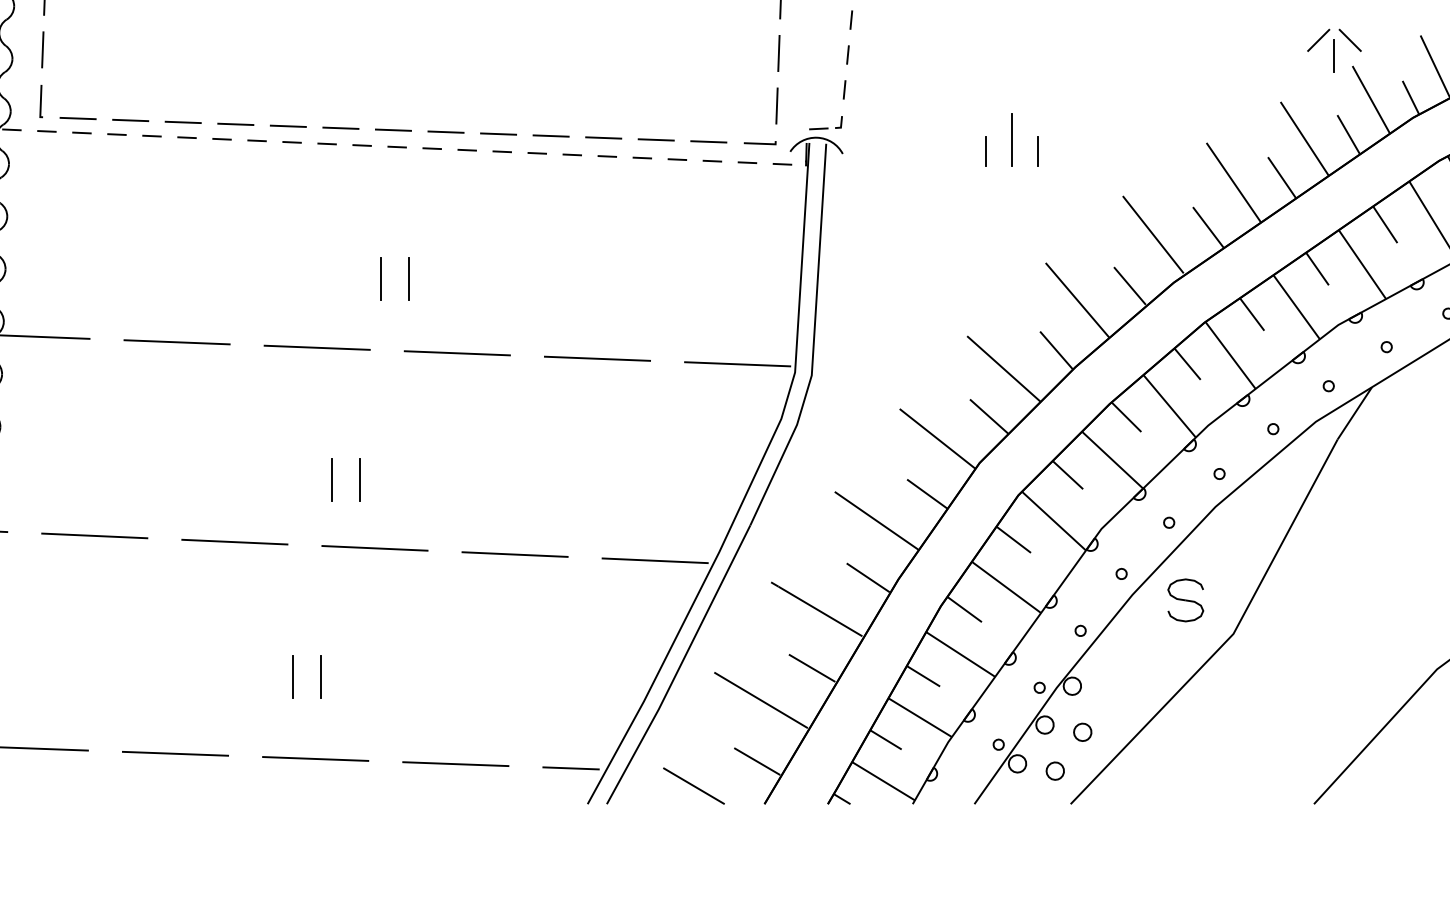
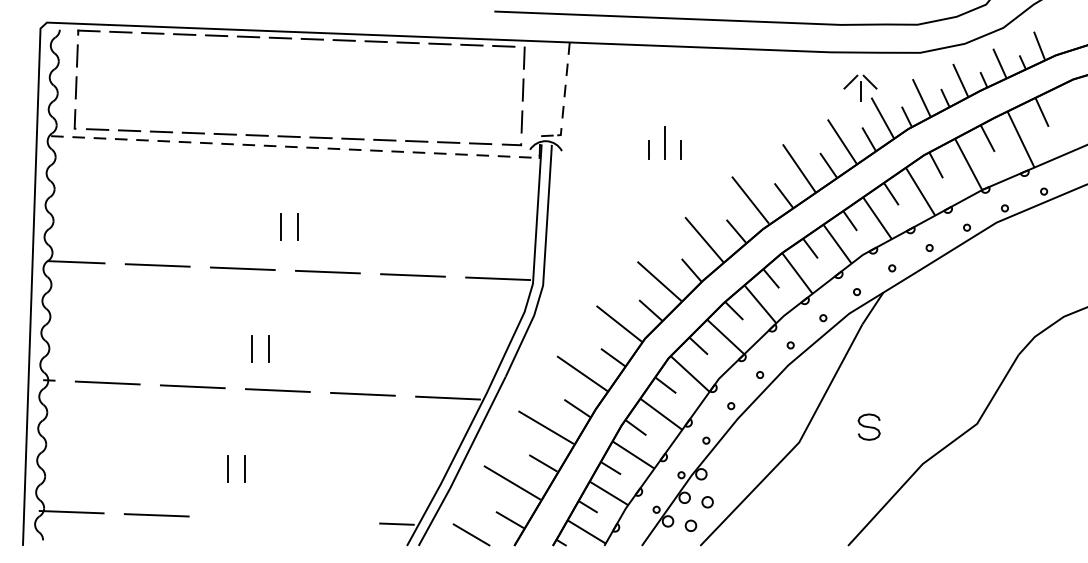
part: (1184, 599) -> (868, 426), moved
line: (315, 759) -> (241, 518), removed
line: (455, 764) -> (326, 521), removed

